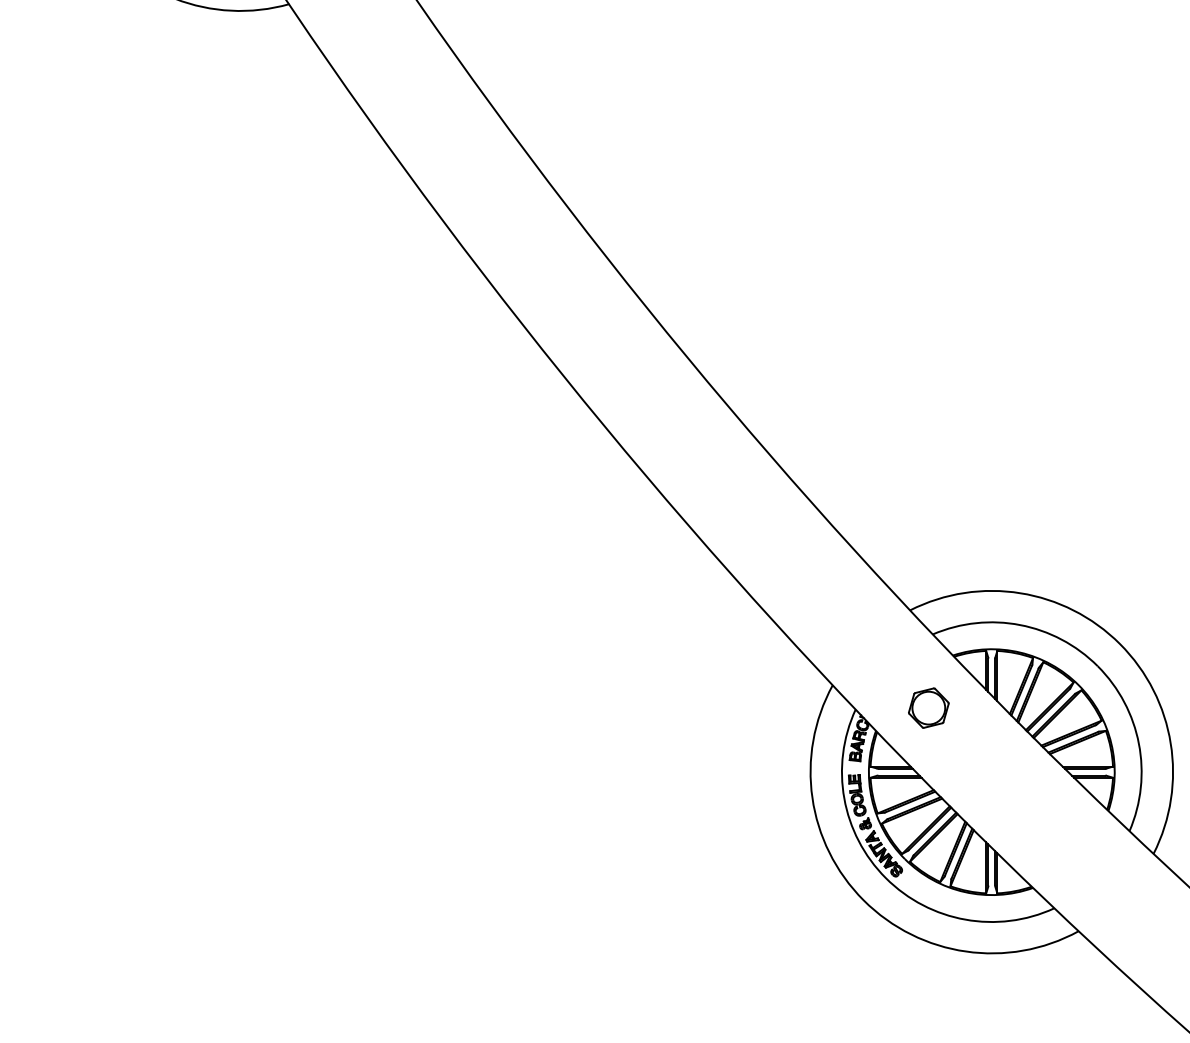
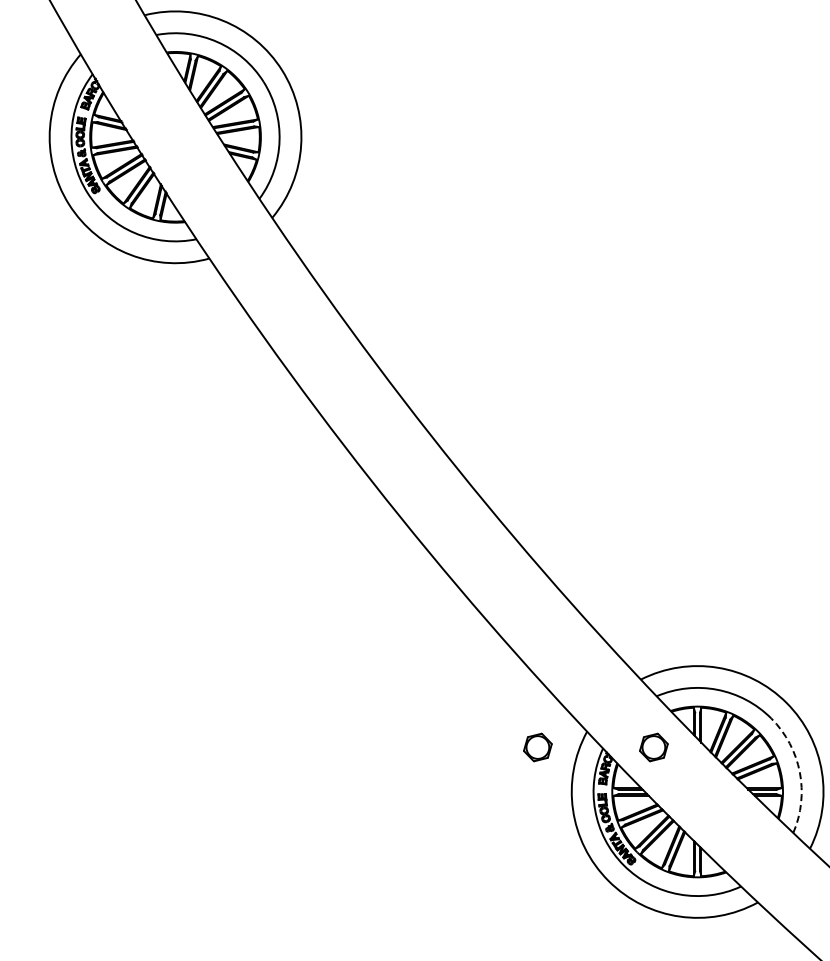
part: (761, 708) -> (537, 747), added
arc: (1138, 744) -> (799, 772), solid -> dashed

